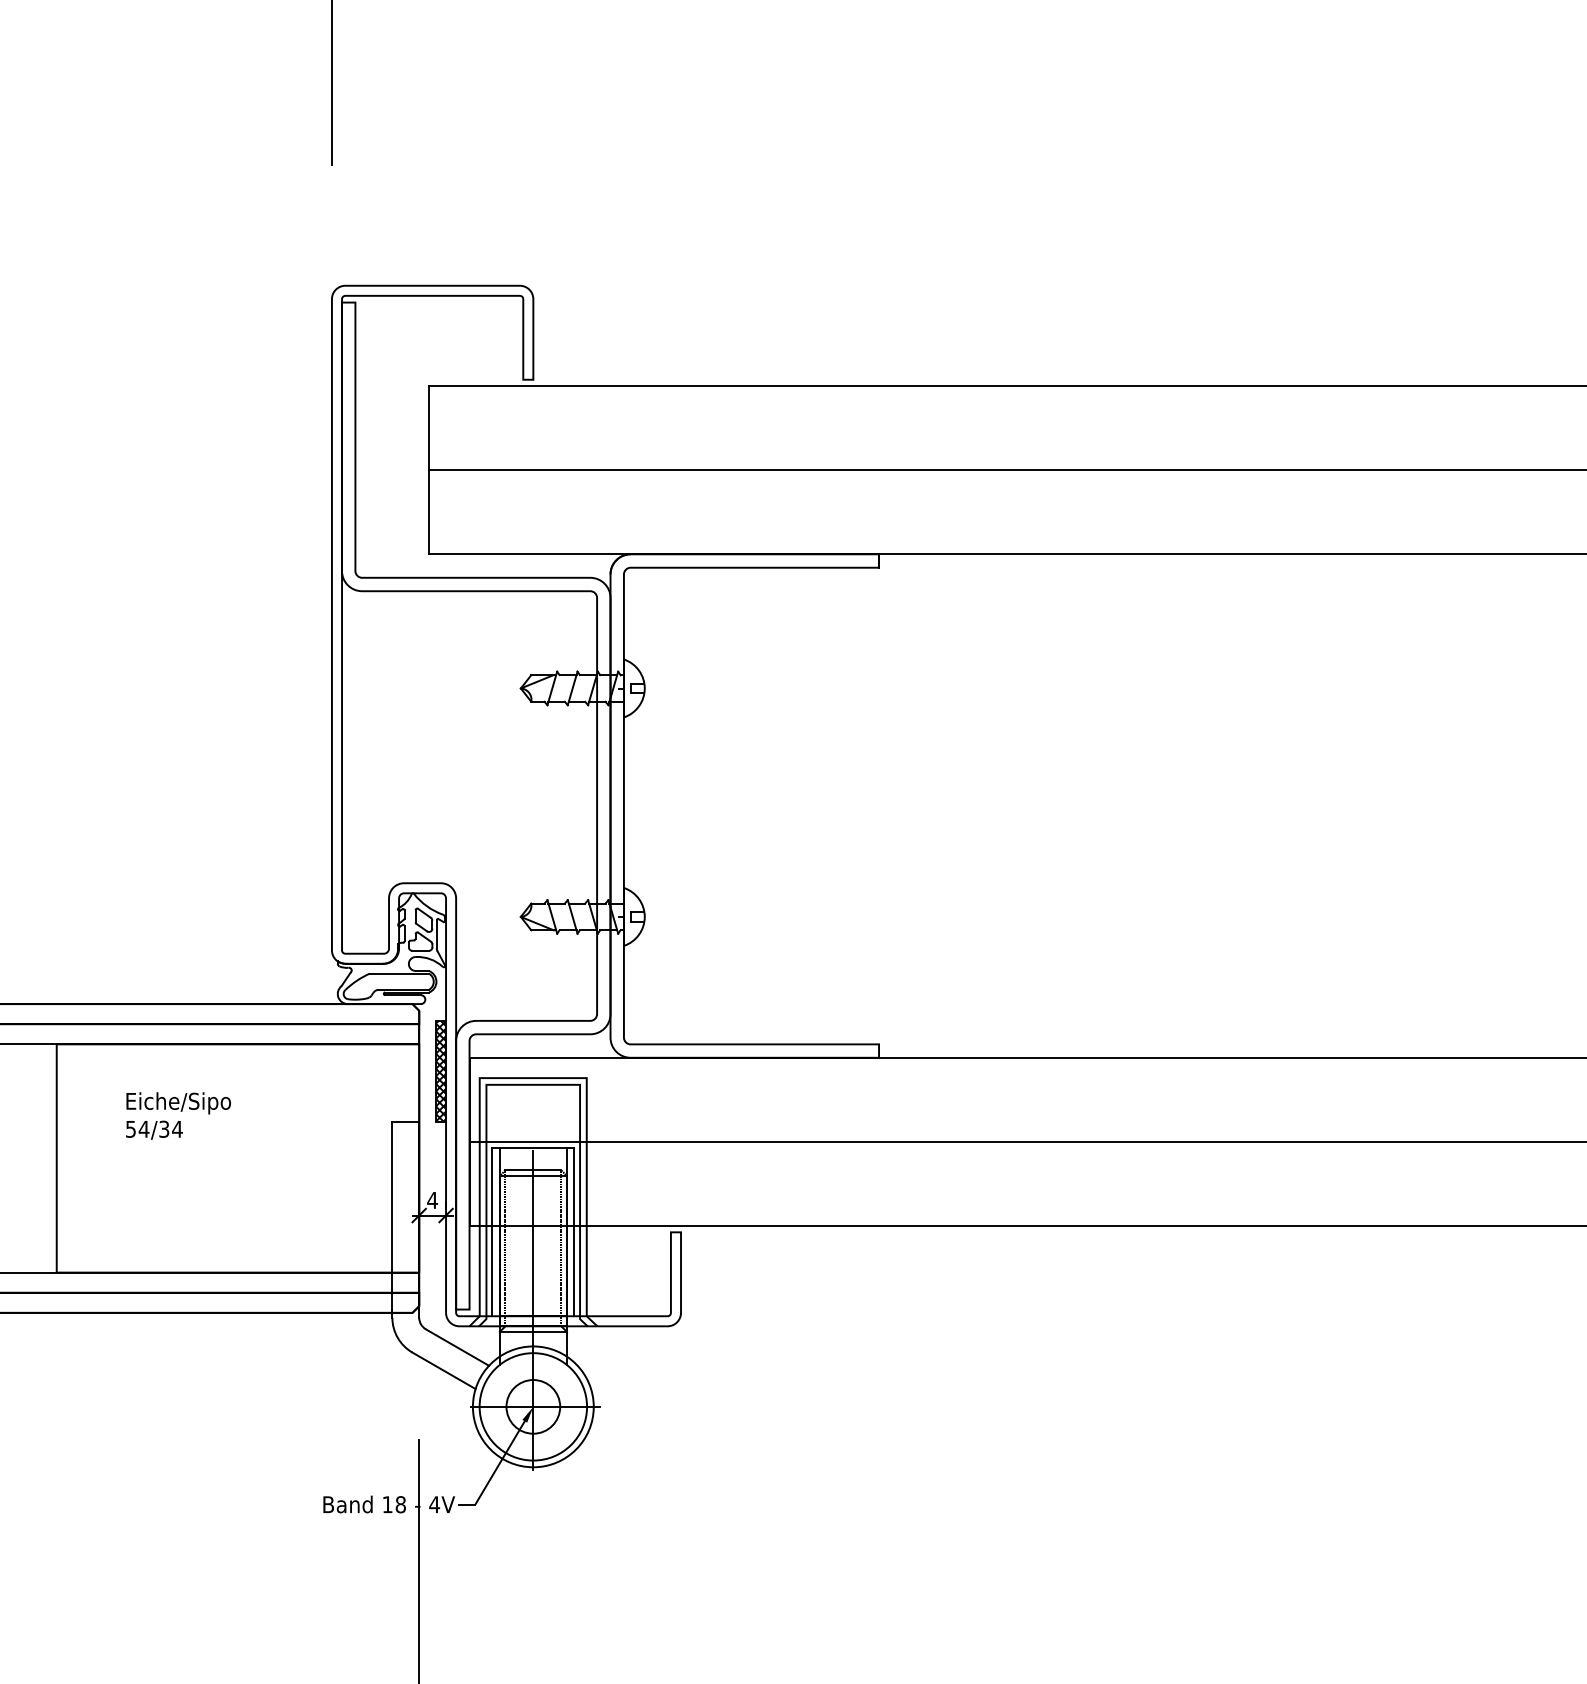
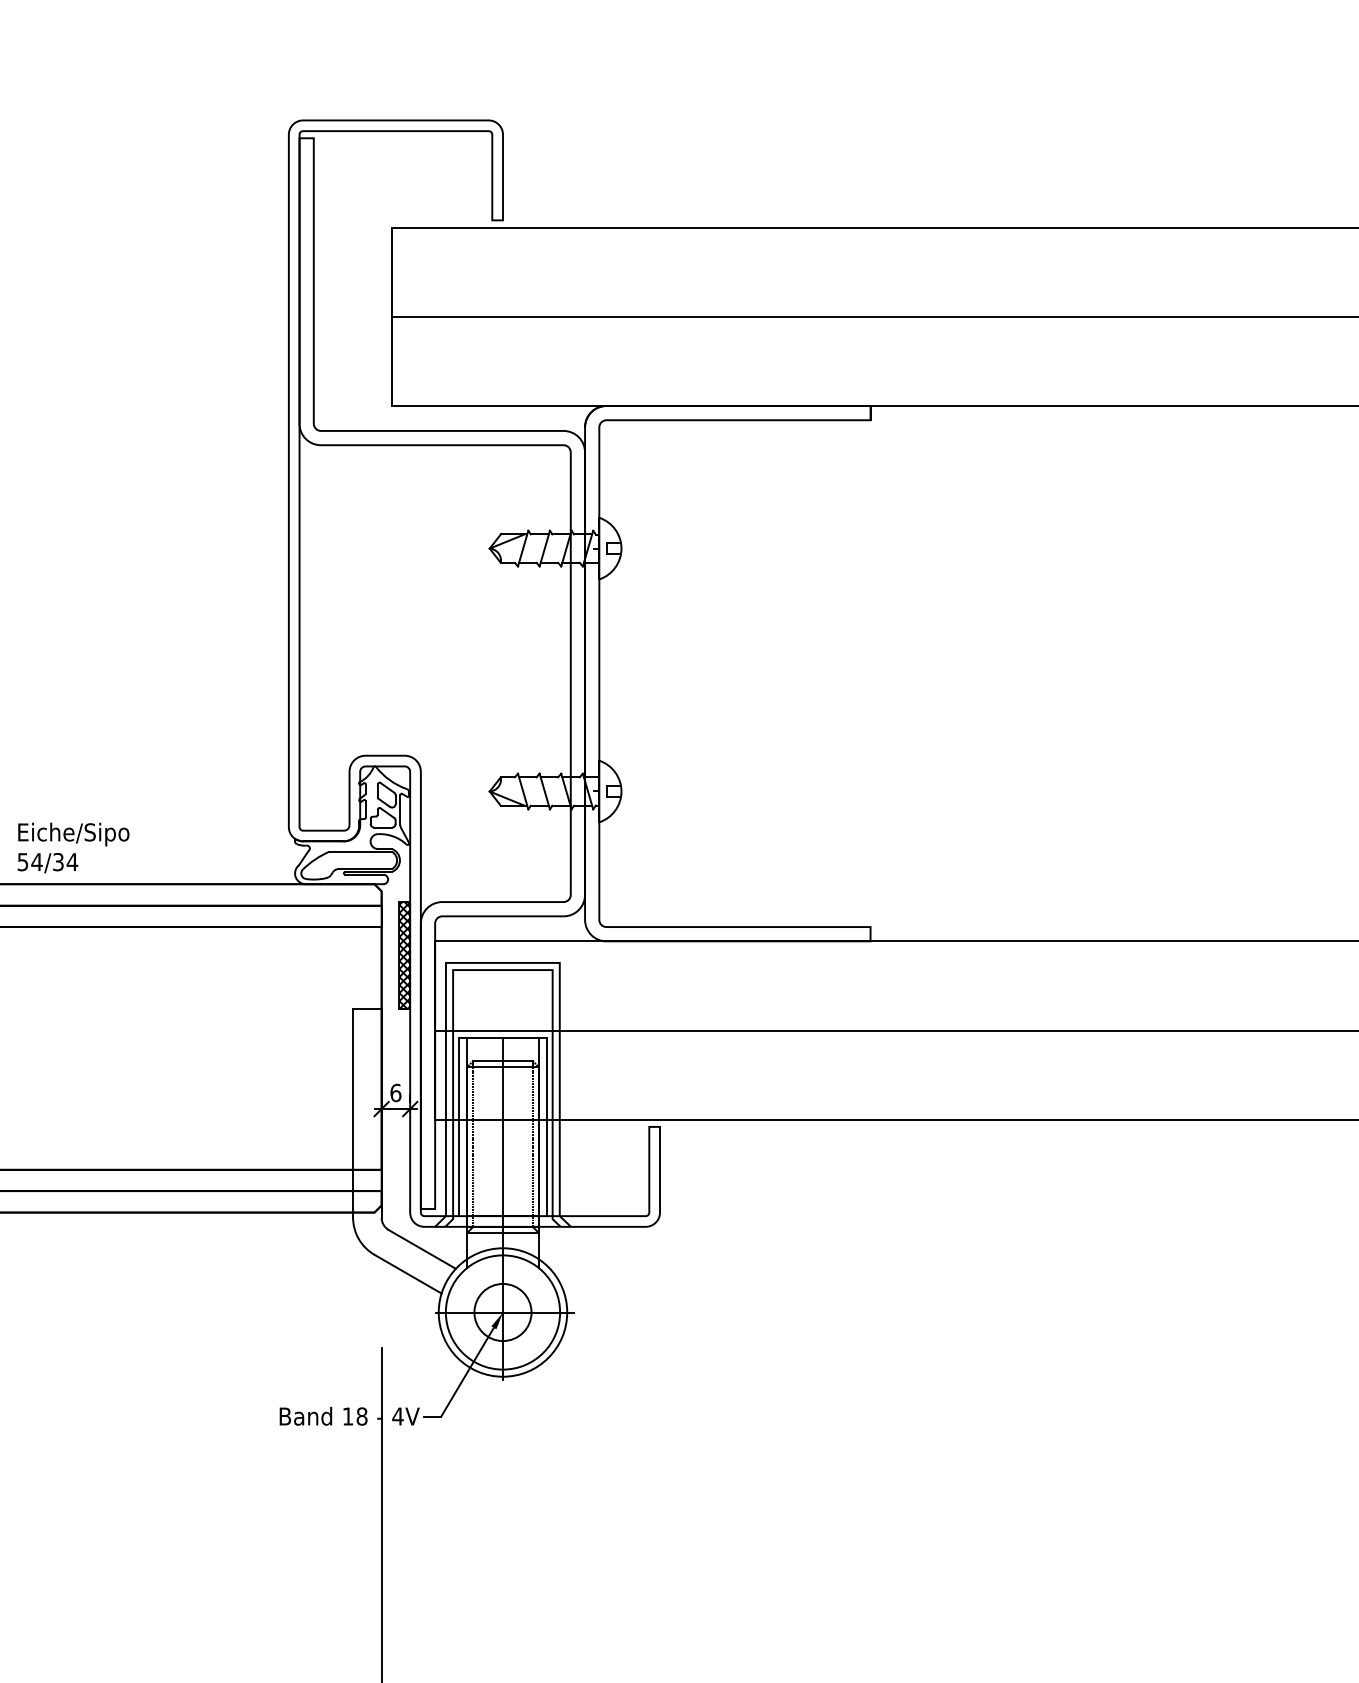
text: (178, 1115) -> (73, 847), moved
text: (432, 1200) -> (395, 1093), 4 -> 6

